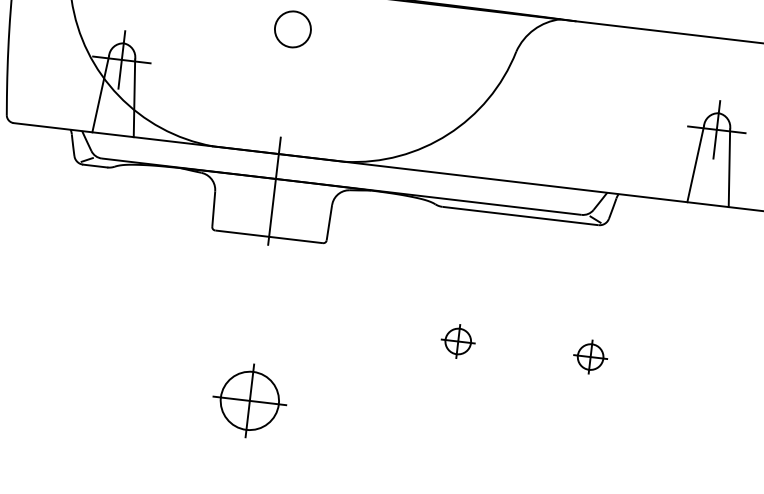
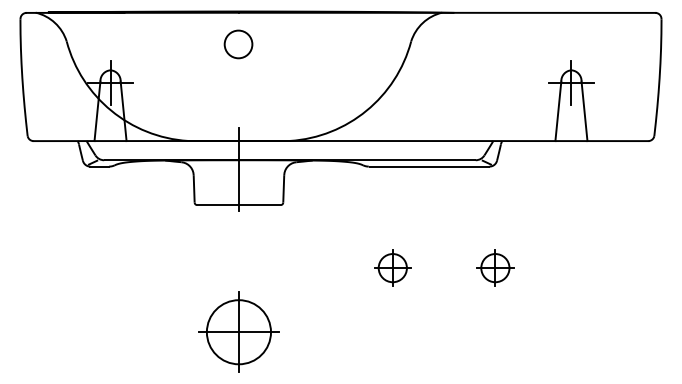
part: (457, 340) -> (392, 267), size x1.43
part: (590, 356) -> (495, 267), size x1.43
part: (249, 399) -> (238, 331), size x1.43

